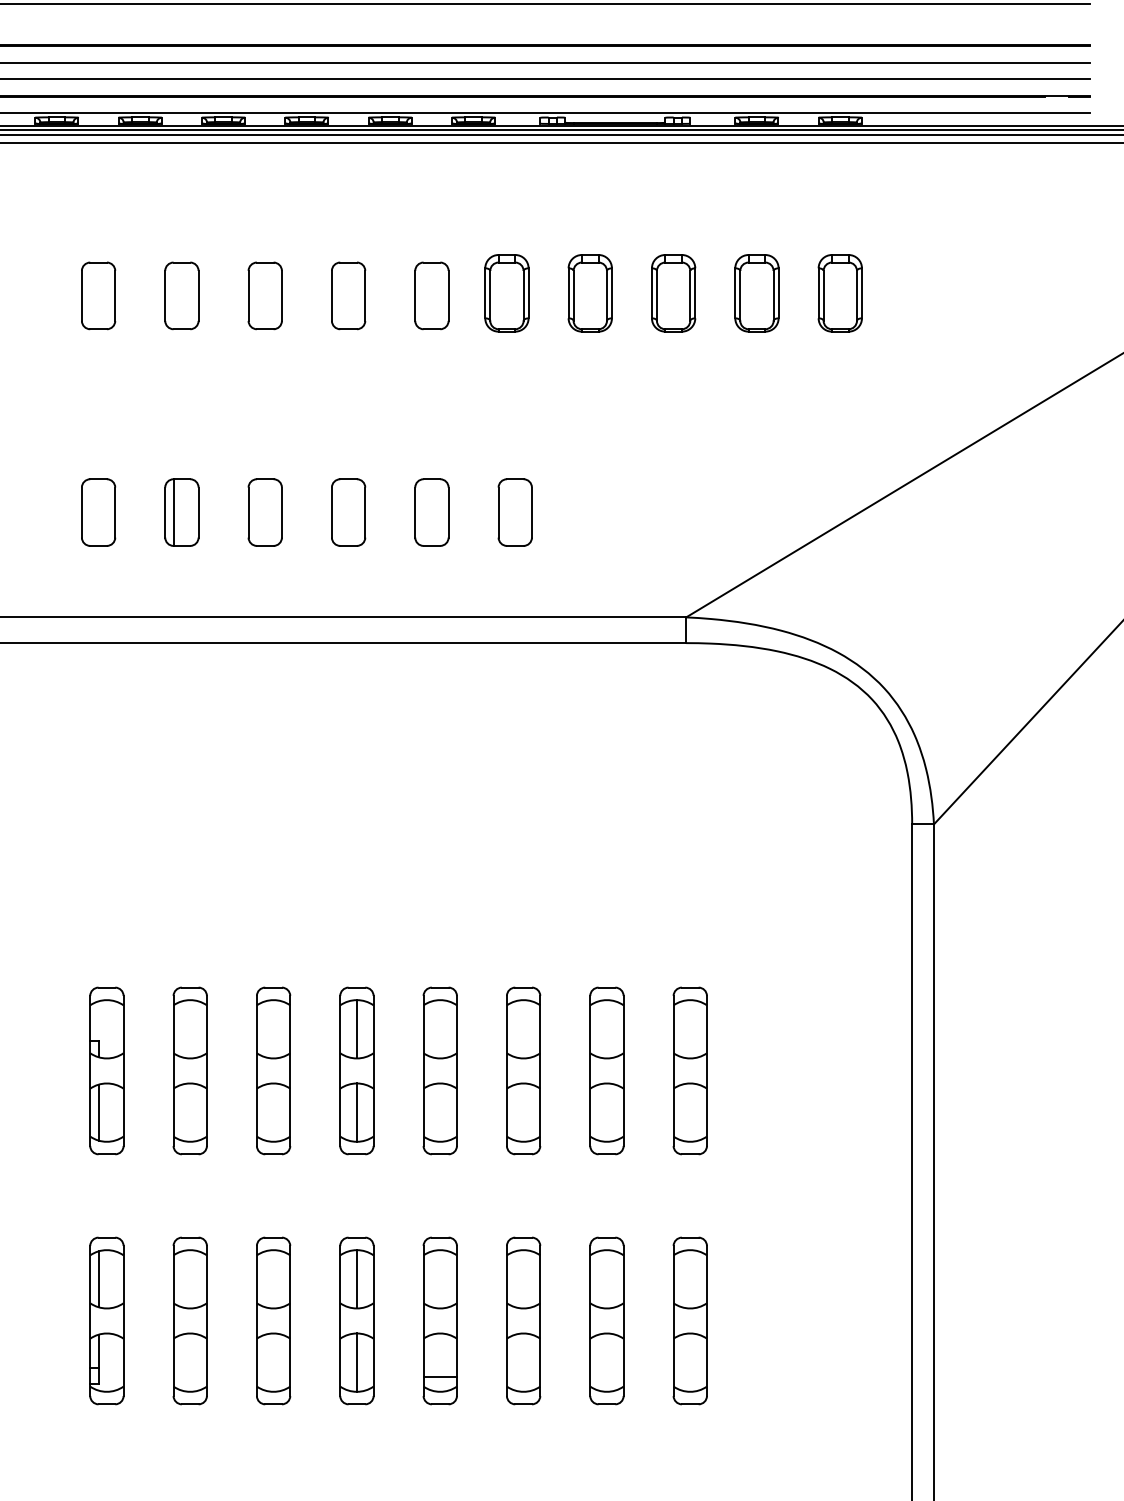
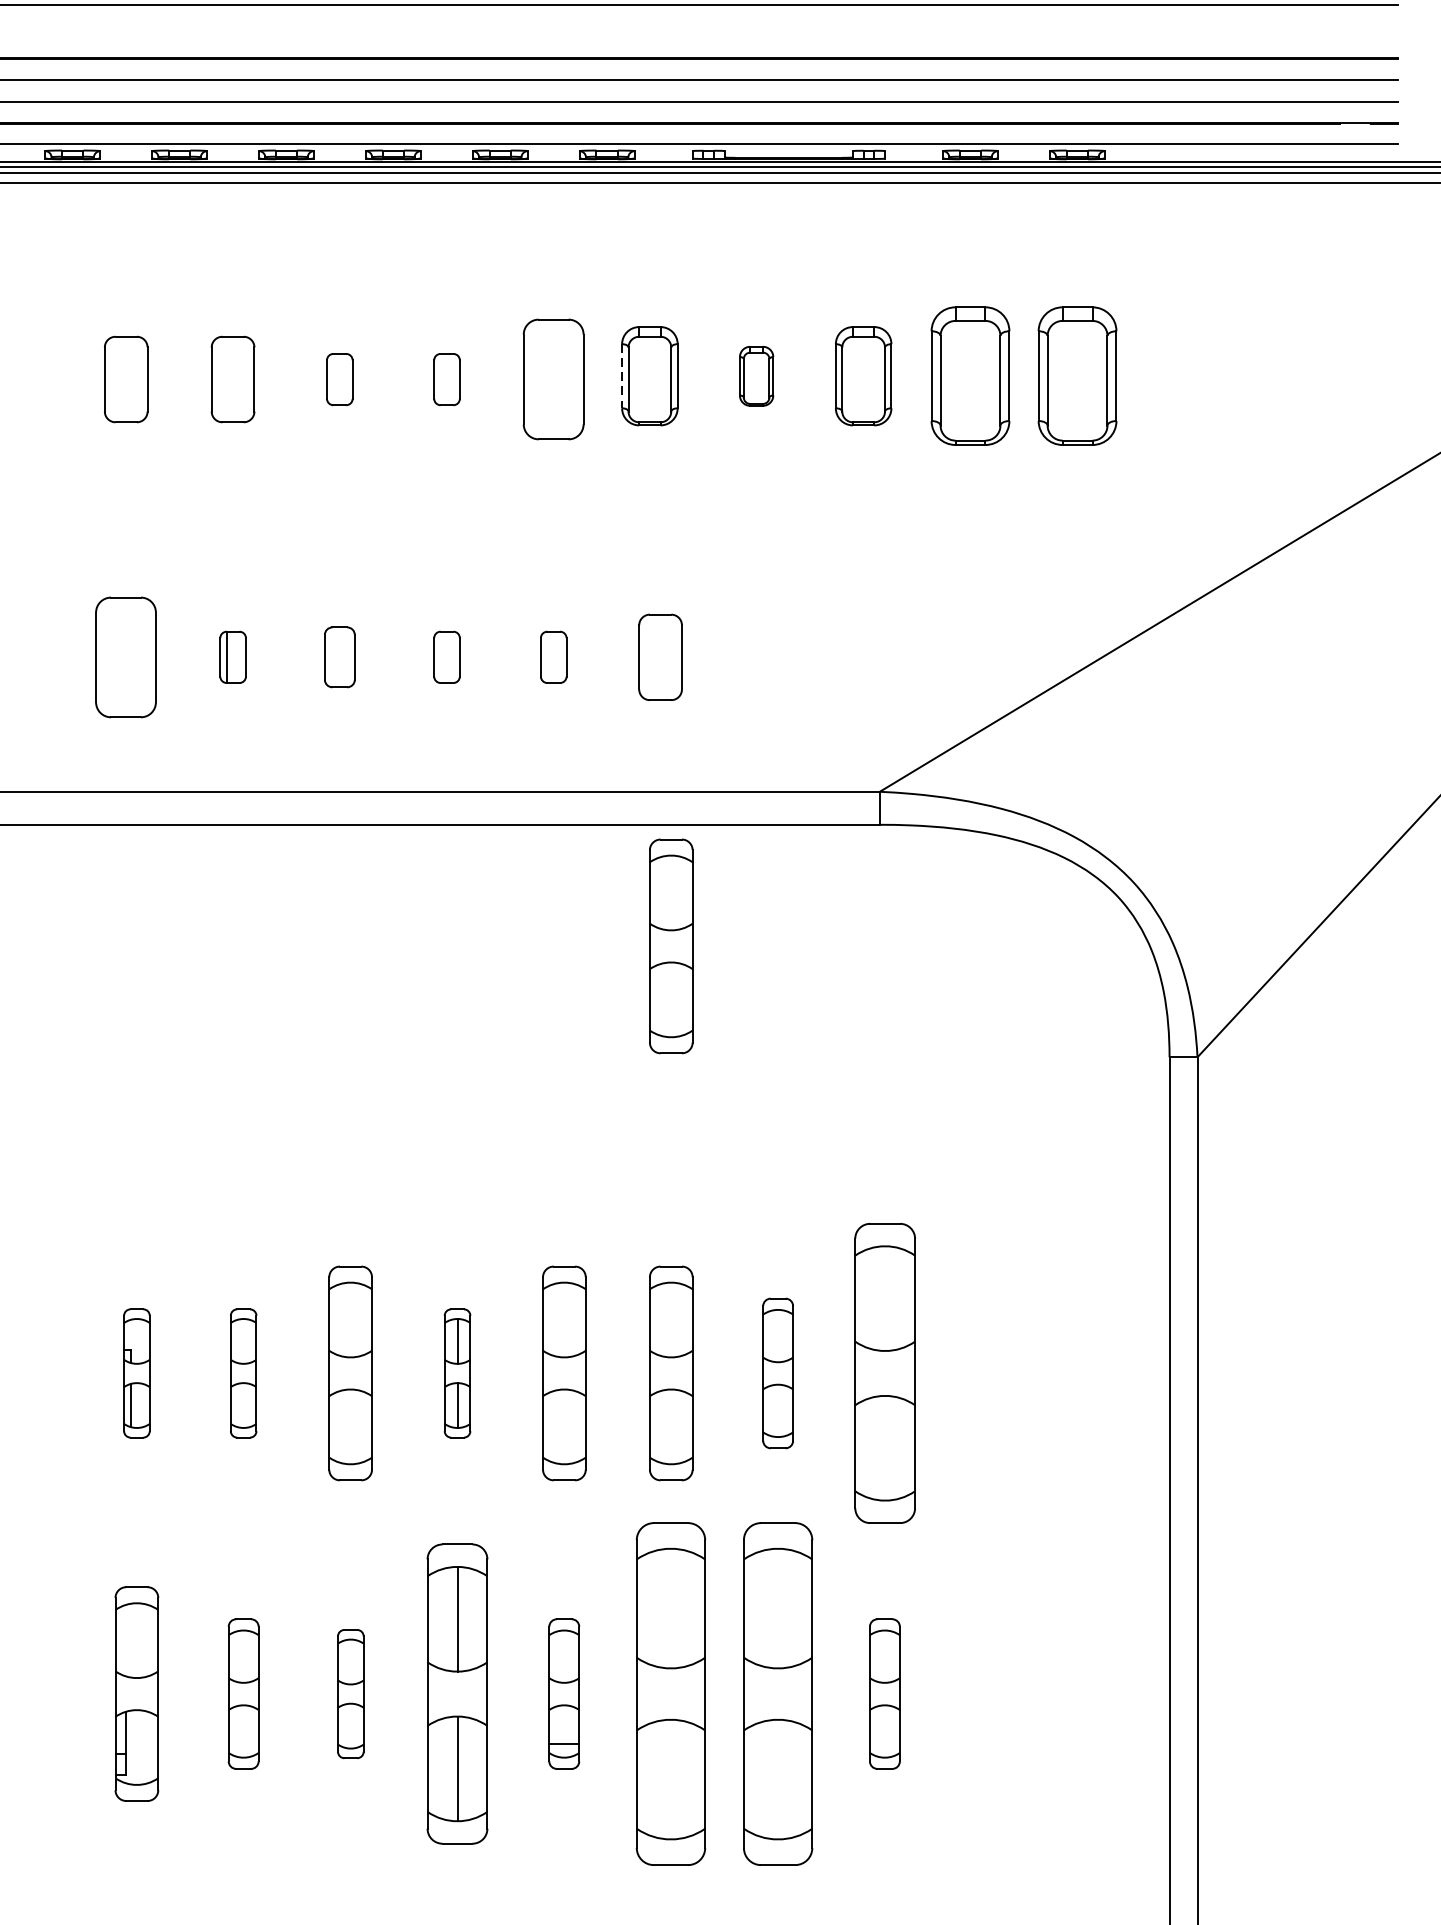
line: (485, 293) -> (622, 376), solid -> dashed
part: (589, 293) -> (755, 376), size x0.6
part: (756, 293) -> (969, 376), size x1.4
part: (839, 293) -> (1076, 376), size x1.4
part: (264, 295) -> (338, 379), size x0.6
part: (348, 295) -> (446, 379), size x0.6
part: (431, 295) -> (553, 379), size x1.4
part: (98, 512) -> (126, 657), size x1.4
part: (181, 512) -> (232, 657), size x0.6
part: (264, 512) -> (338, 657), size x0.7
part: (348, 512) -> (446, 657), size x0.6
part: (431, 512) -> (553, 657), size x0.6
part: (523, 737) -> (671, 945), added
part: (106, 1070) -> (136, 1372), size x0.6
part: (189, 1070) -> (242, 1372), size x0.6
part: (356, 1070) -> (456, 1372), size x0.6
part: (606, 1070) -> (777, 1372), size x0.7
part: (689, 1070) -> (884, 1372), size x1.4
line: (98, 1279) -> (126, 1640), removed
part: (189, 1320) -> (242, 1693), size x0.7
part: (273, 1320) -> (350, 1693), size x0.6
part: (356, 1320) -> (456, 1693), size x1.4
part: (439, 1320) -> (563, 1693), size x0.7
part: (523, 1320) -> (671, 1693), size x1.6
part: (606, 1320) -> (777, 1693), size x1.6
part: (689, 1320) -> (884, 1693), size x0.7

